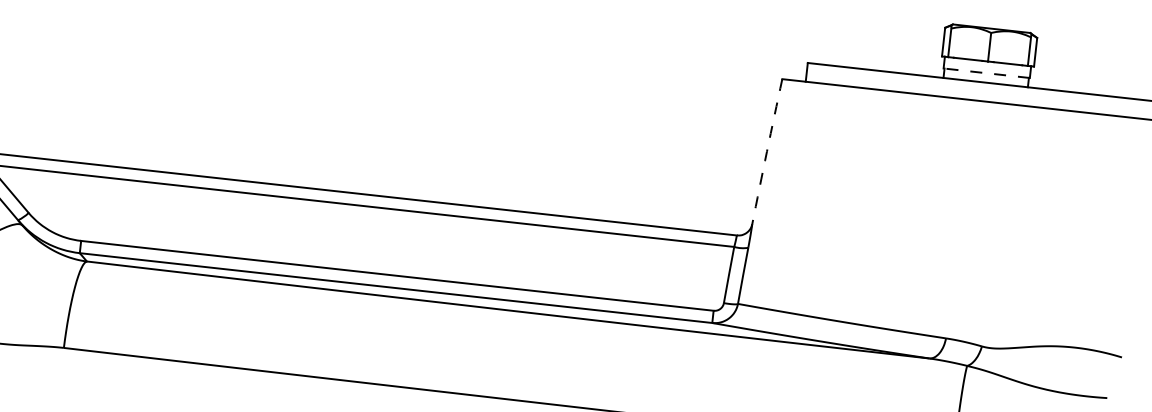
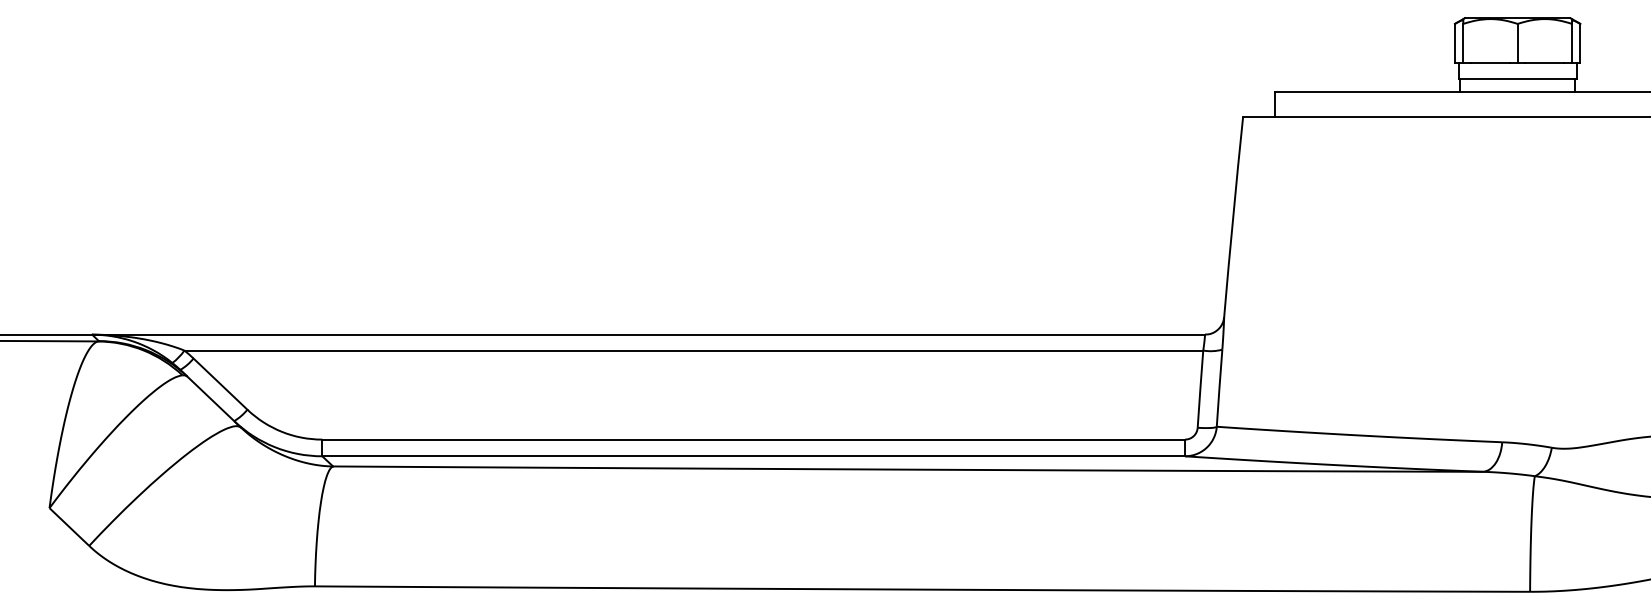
line: (986, 72) -> (1517, 78), dashed -> solid
arc: (767, 151) -> (1233, 217), dashed -> solid

